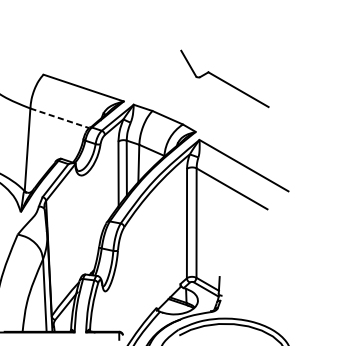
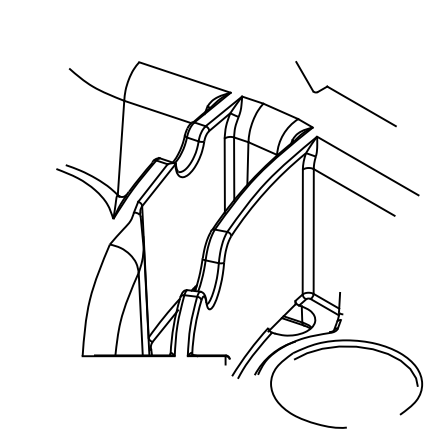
part: (224, 79) -> (345, 94), moved
line: (60, 118) -> (158, 112), dashed -> solid

